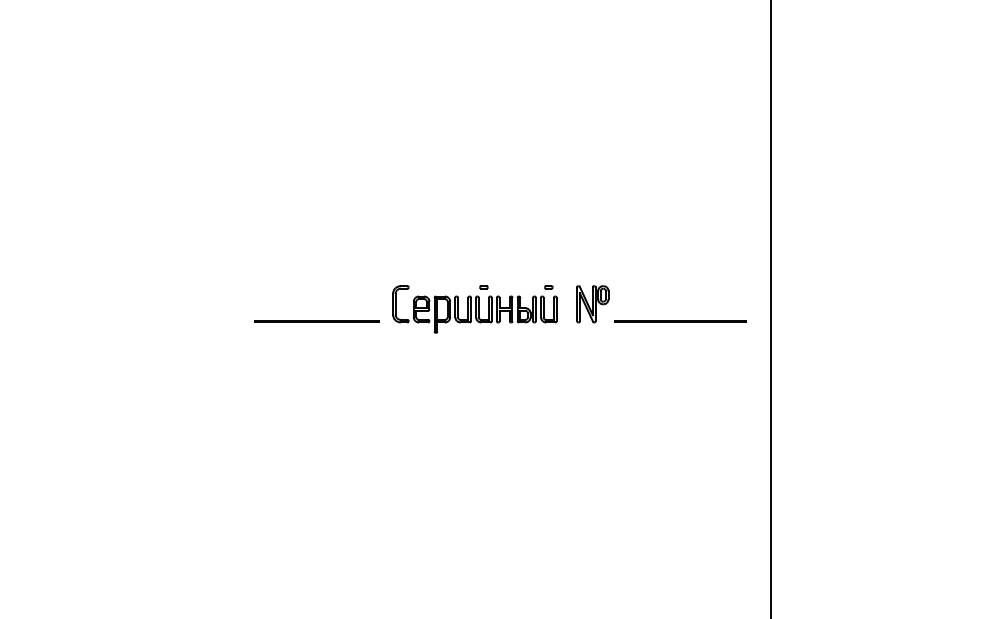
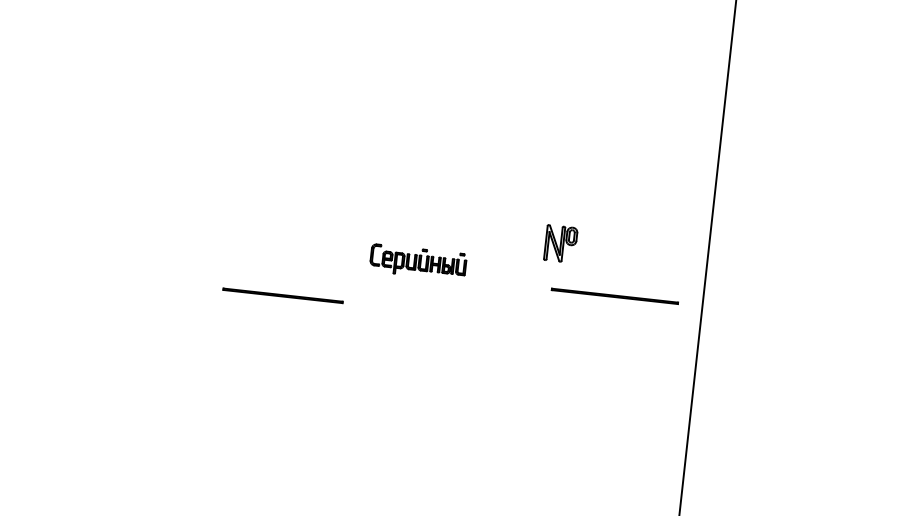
part: (592, 304) -> (560, 244), moved
part: (474, 309) -> (417, 262), size x0.6
line: (316, 321) -> (282, 295), moved

